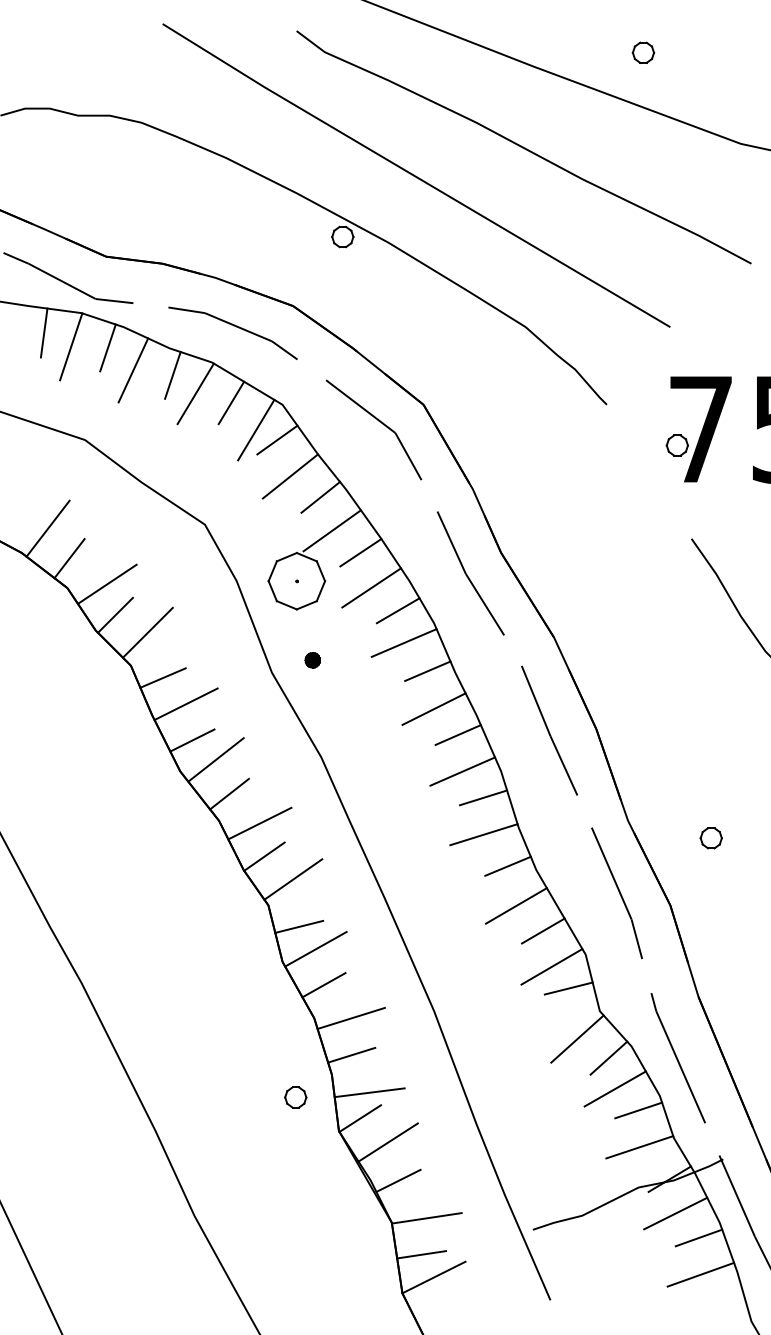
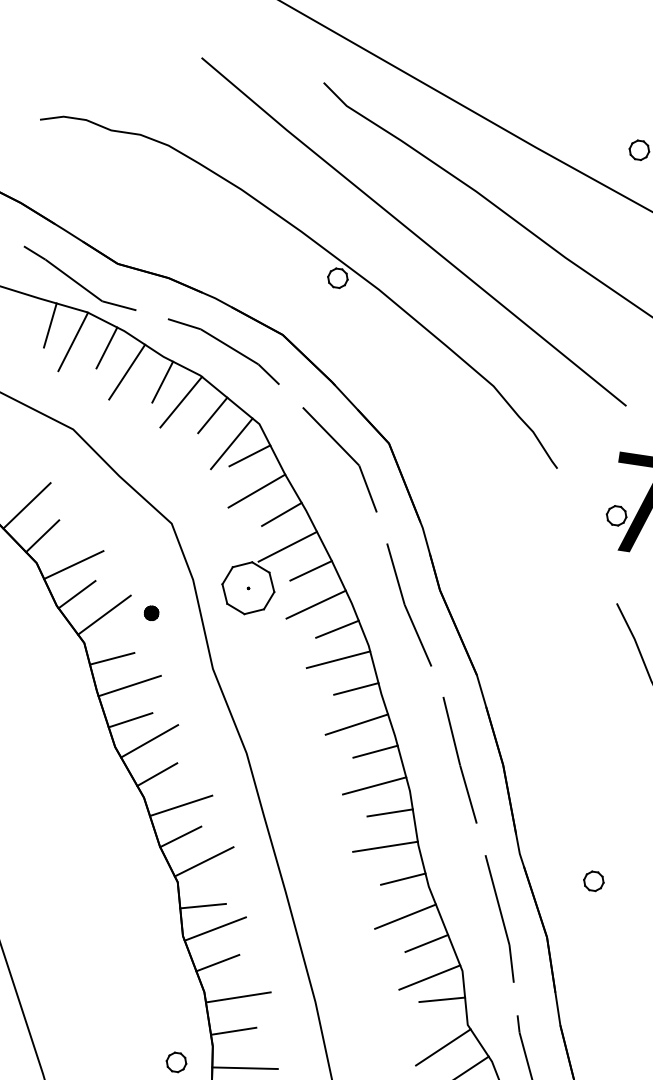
part: (312, 660) -> (151, 613), moved

